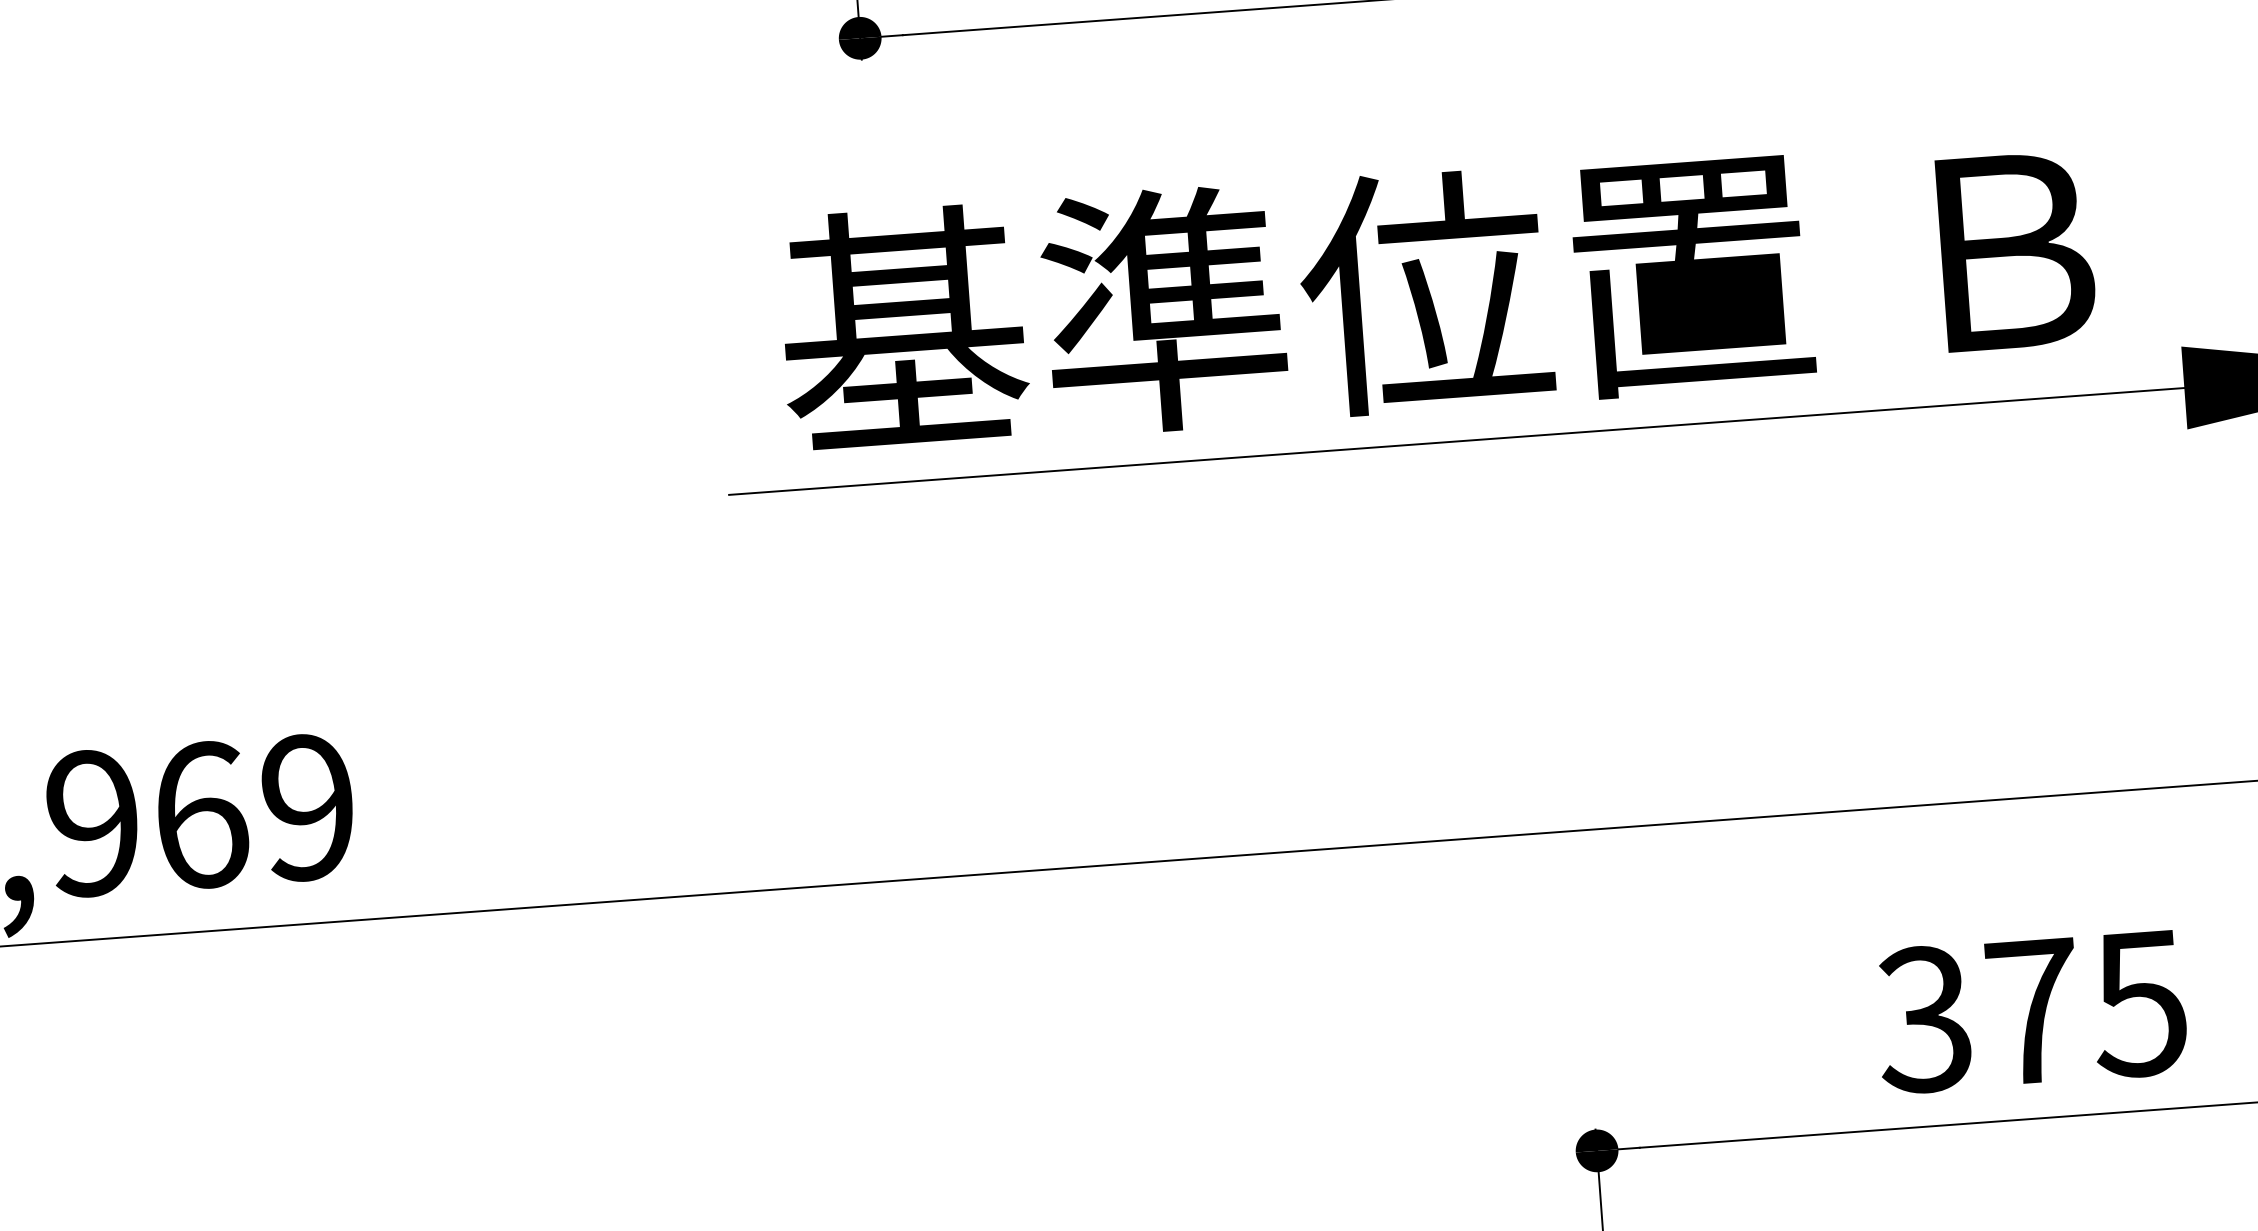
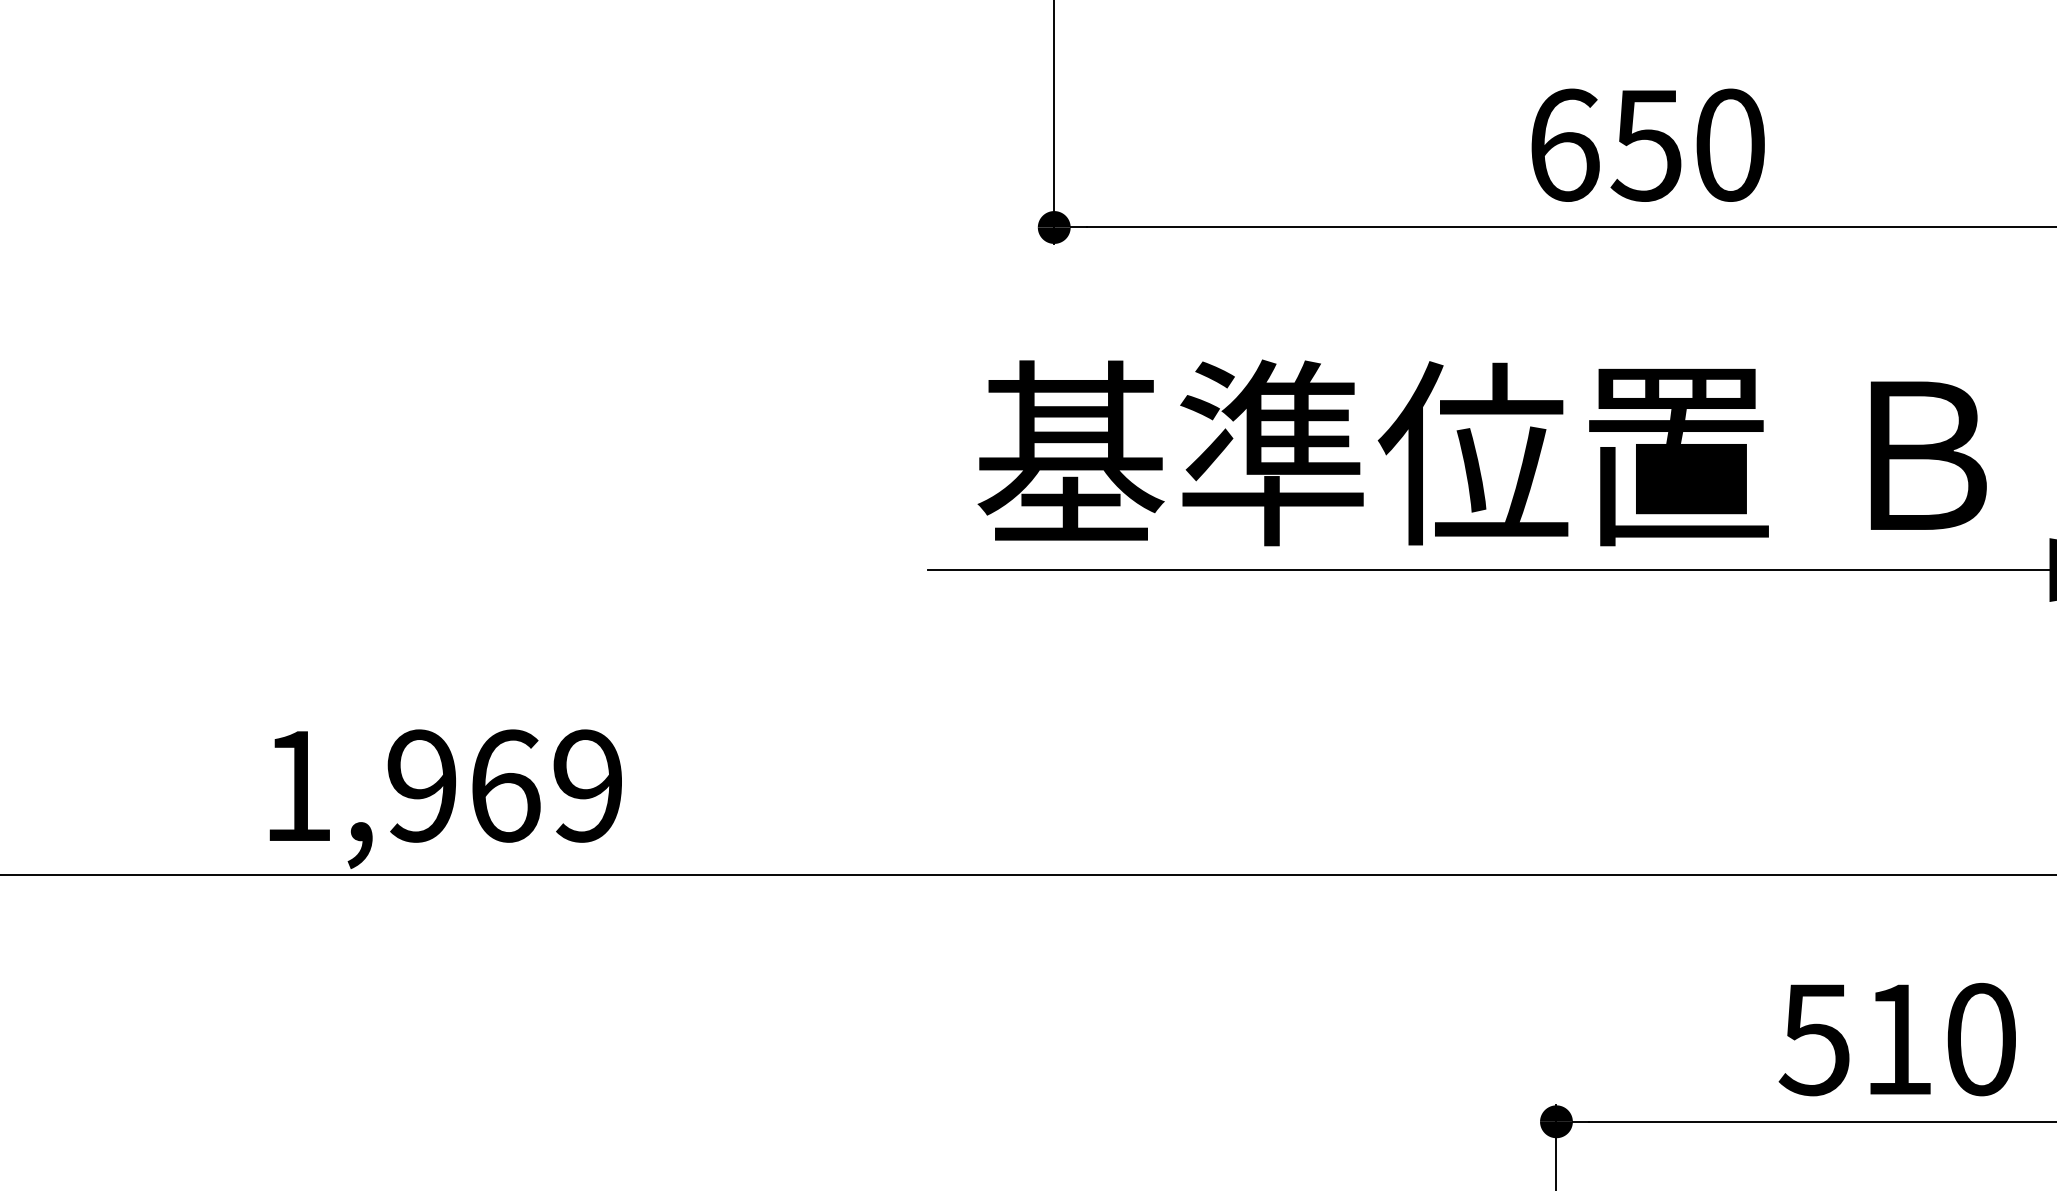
text: (2030, 1011) -> (1896, 1039), 375 -> 510

